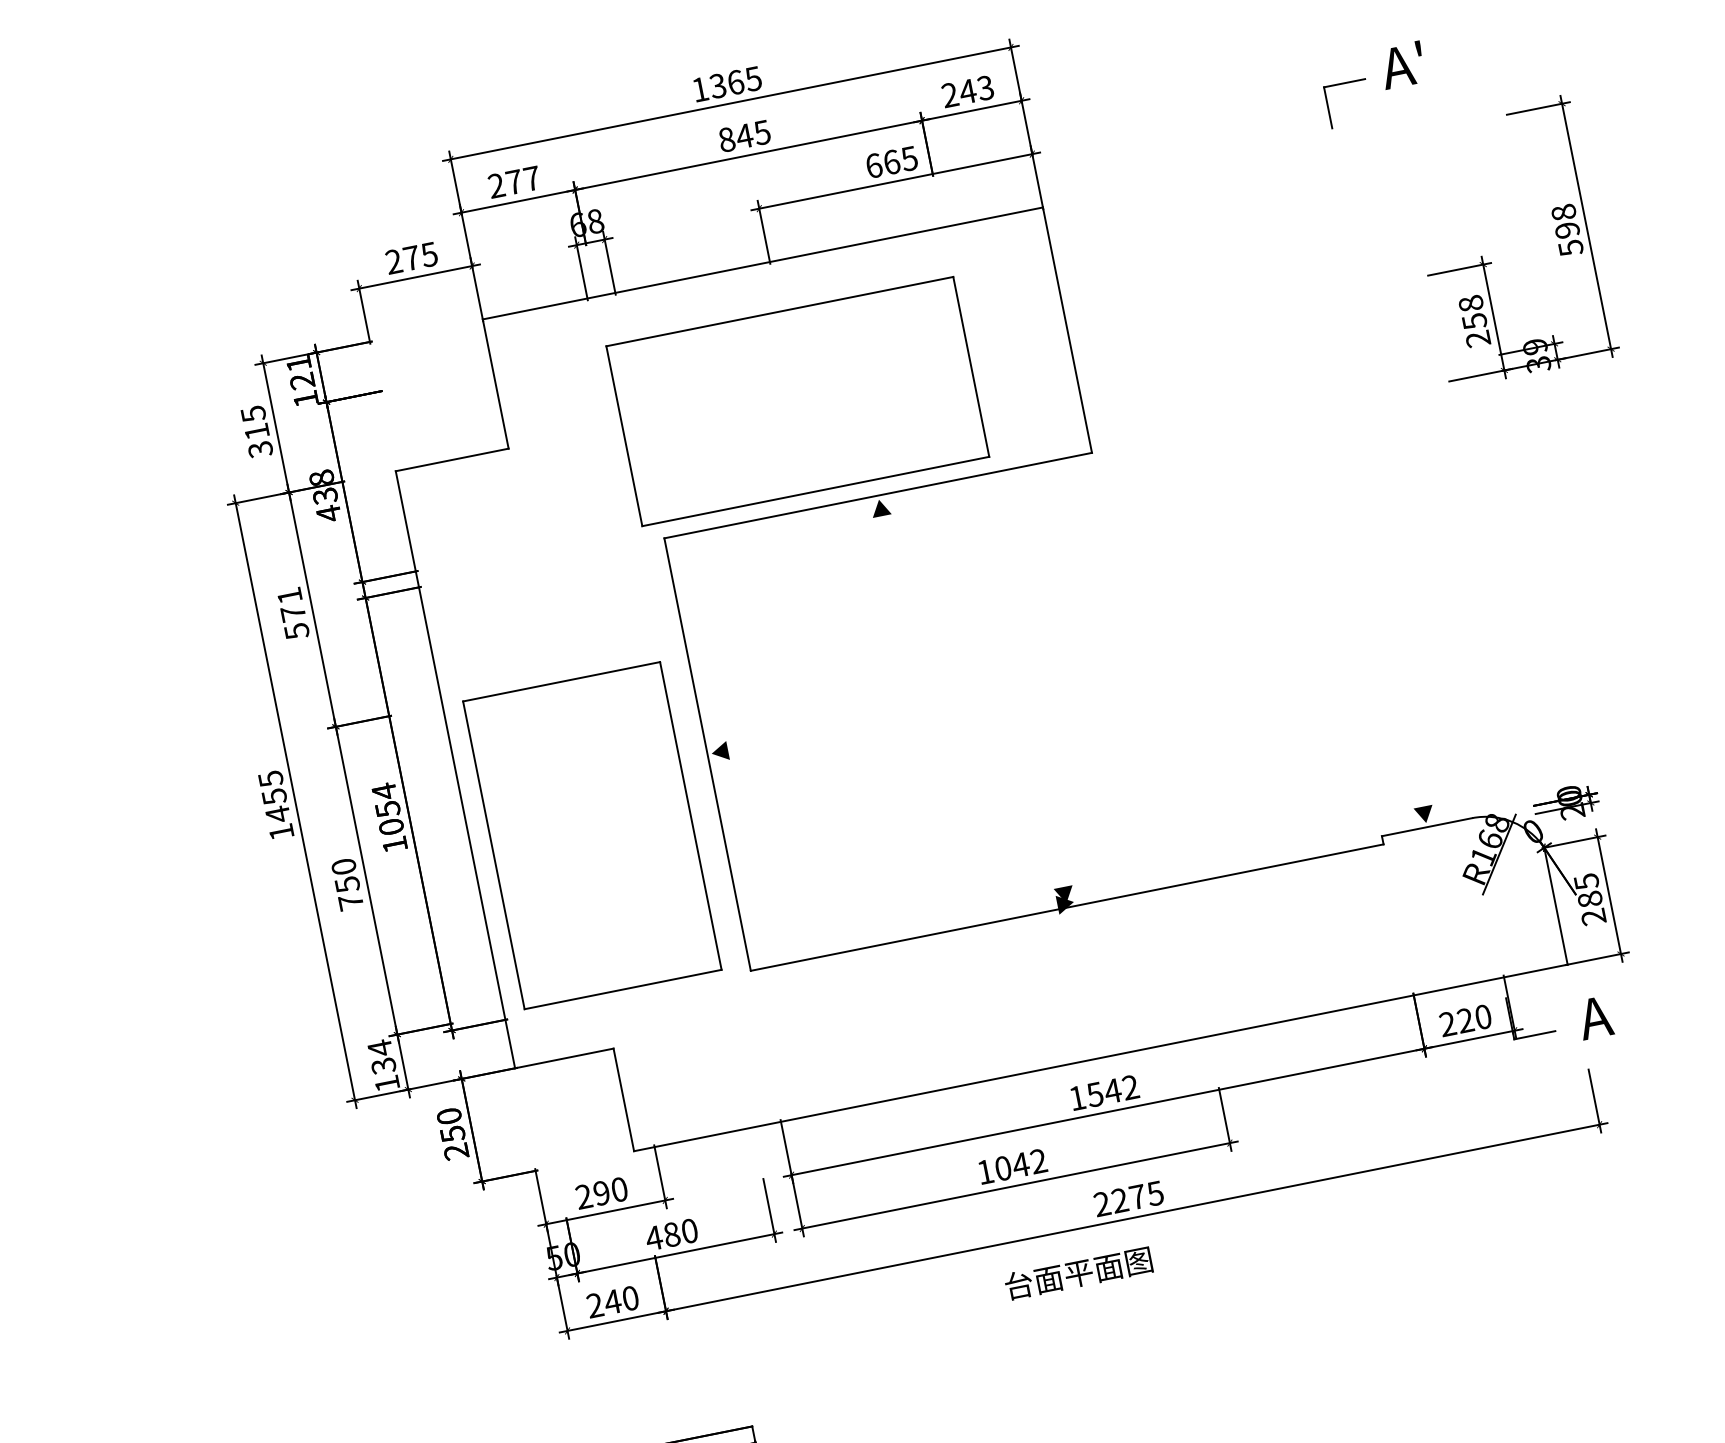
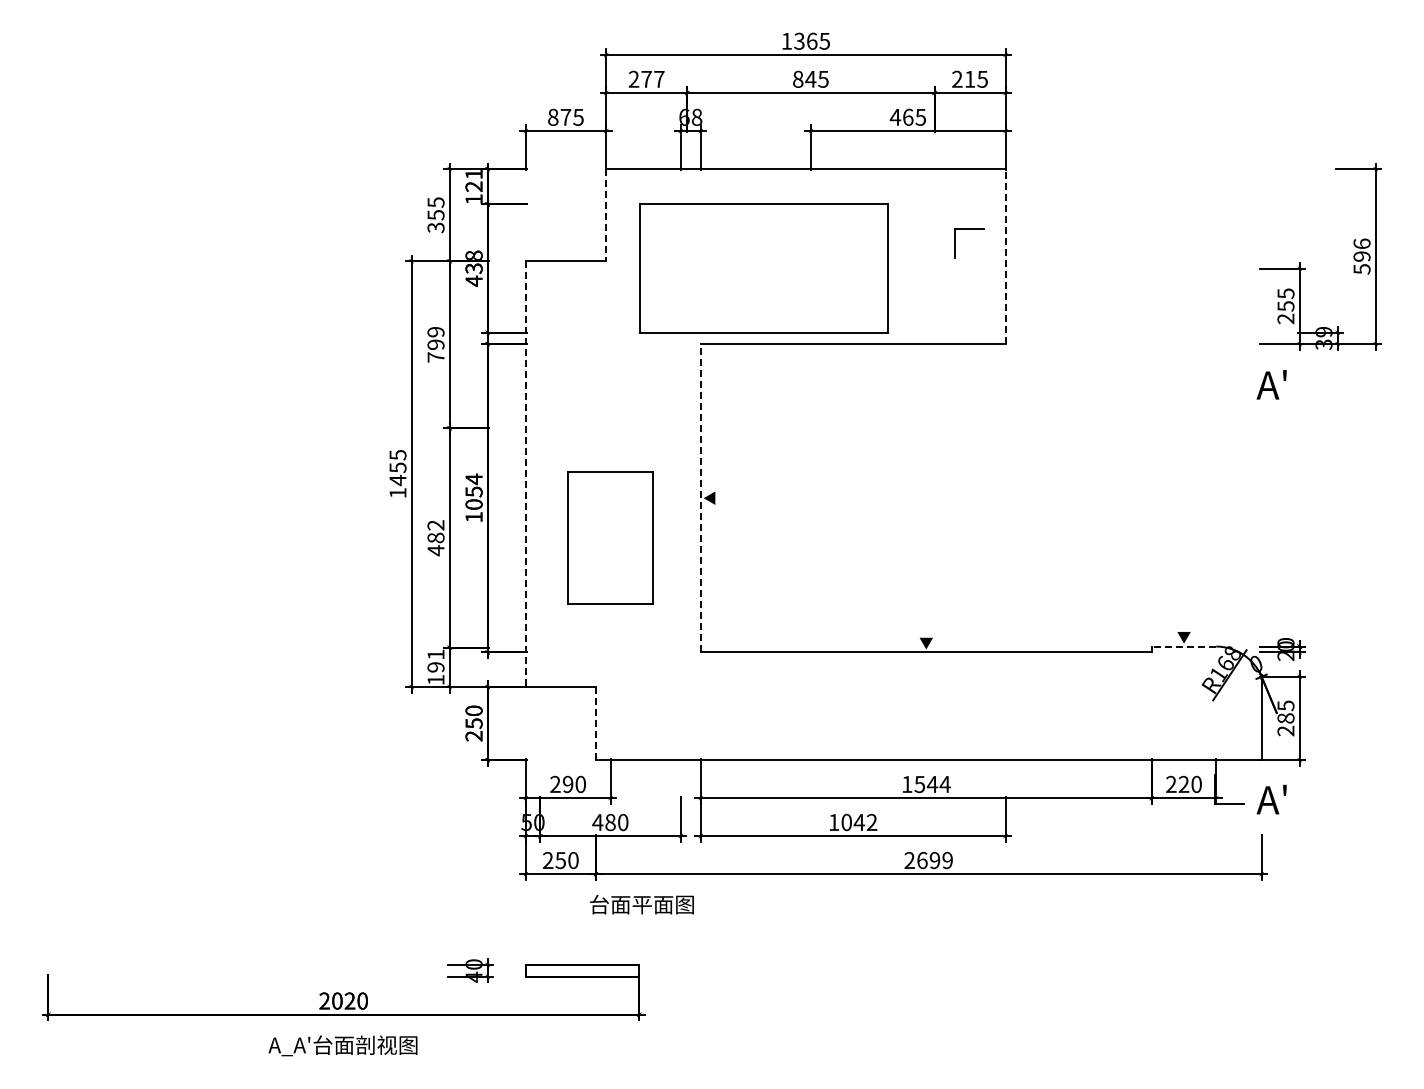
text: (1402, 64) -> (1271, 384), moved
part: (1344, 83) -> (969, 229), moved
text: (975, 88) -> (975, 78), 243 -> 215
text: (873, 164) -> (895, 116), 665 -> 465
text: (1562, 212) -> (1361, 243), 598 -> 596
text: (394, 260) -> (553, 116), 275 -> 875
text: (1470, 303) -> (1285, 293), 258 -> 255
line: (1067, 330) -> (1005, 256), solid -> dashed
line: (496, 384) -> (606, 215), solid -> dashed
part: (797, 401) -> (763, 268), moved
text: (256, 432) -> (435, 215), 315 -> 355
fill: (879, 507) -> (852, 352), removed
text: (292, 613) -> (435, 344), 571 -> 799
line: (707, 753) -> (700, 497), solid -> dashed
line: (455, 770) -> (525, 474), solid -> dashed
line: (1426, 827) -> (1183, 646), solid -> dashed
part: (592, 834) -> (610, 537), size x0.6
text: (346, 885) -> (435, 538), 750 -> 482
fill: (1065, 903) -> (925, 649), removed
text: (1592, 1017) -> (1271, 799), A -> A'
text: (381, 1056) -> (435, 660), 134 -> 191
text: (1129, 1086) -> (944, 783), 1542 -> 1544
line: (623, 1100) -> (595, 723), solid -> dashed
text: (1137, 1197) -> (934, 860), 2275 -> 2699
text: (1077, 1273) -> (641, 904), moved
text: (612, 1301) -> (560, 860), 240 -> 250

